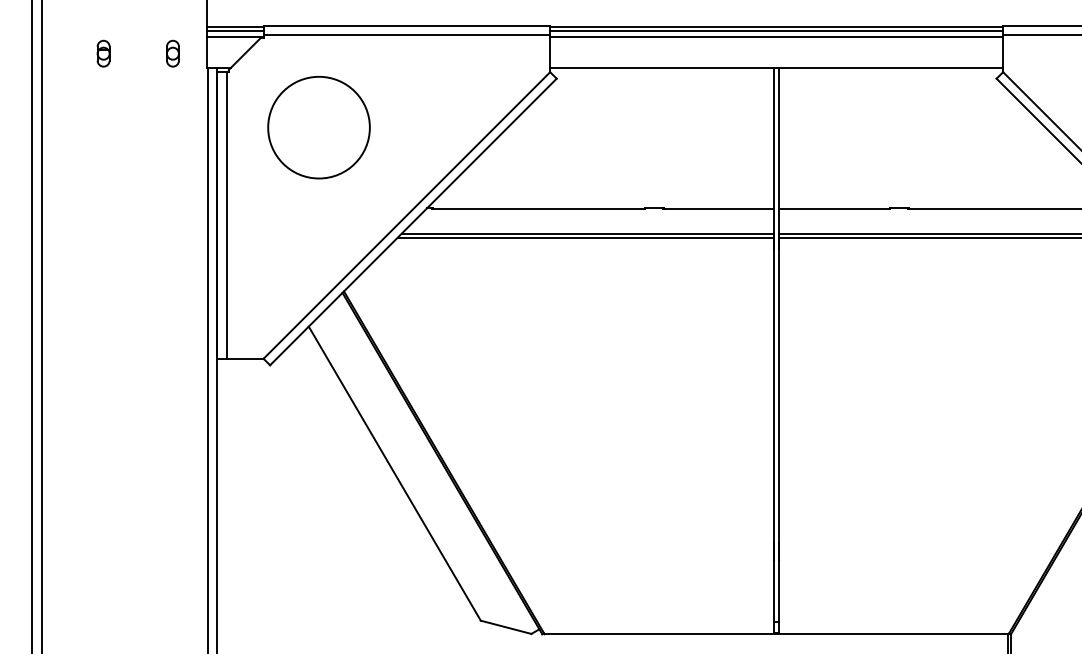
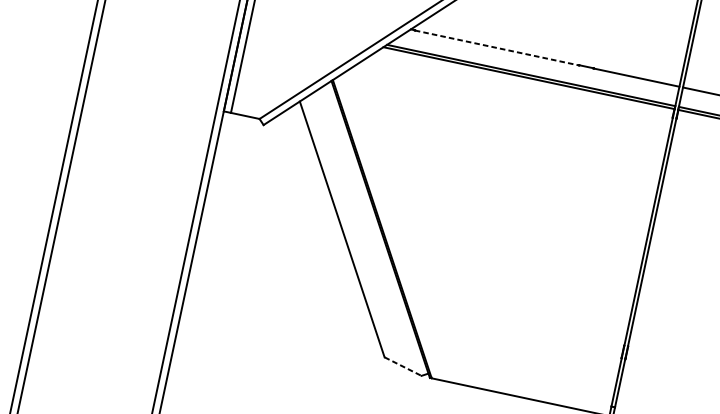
line: (539, 208) -> (497, 48), solid -> dashed
line: (506, 627) -> (403, 366), solid -> dashed

